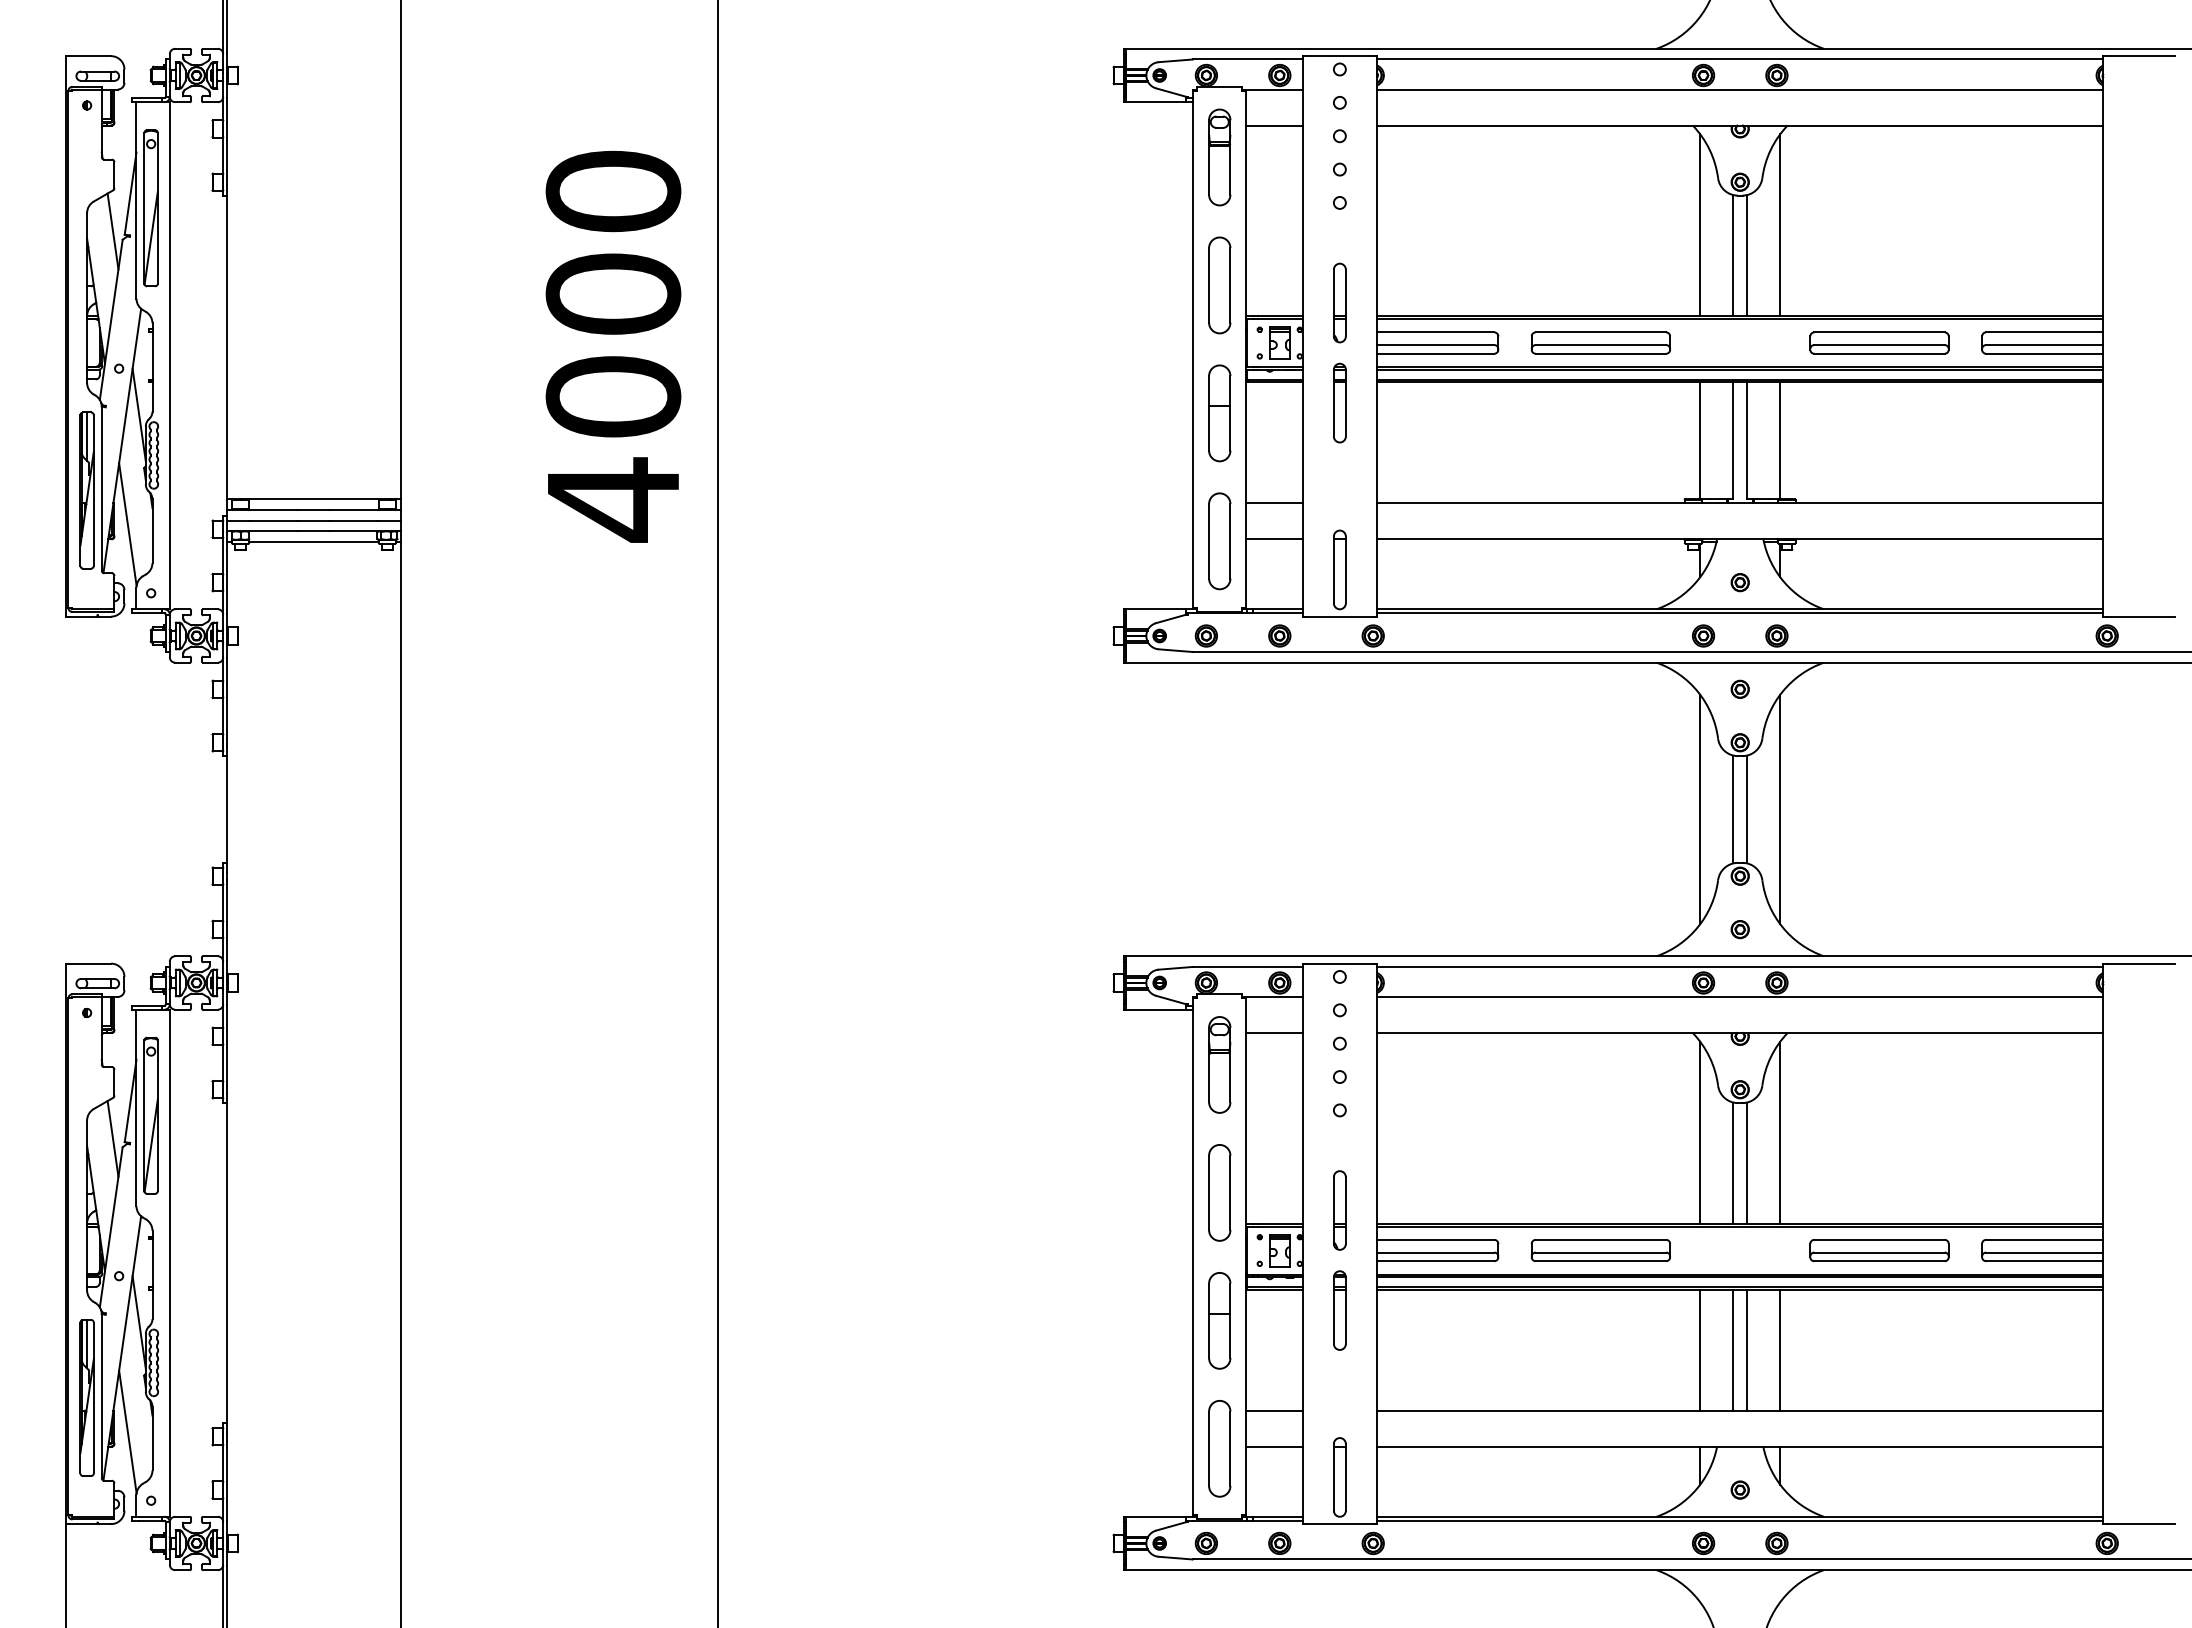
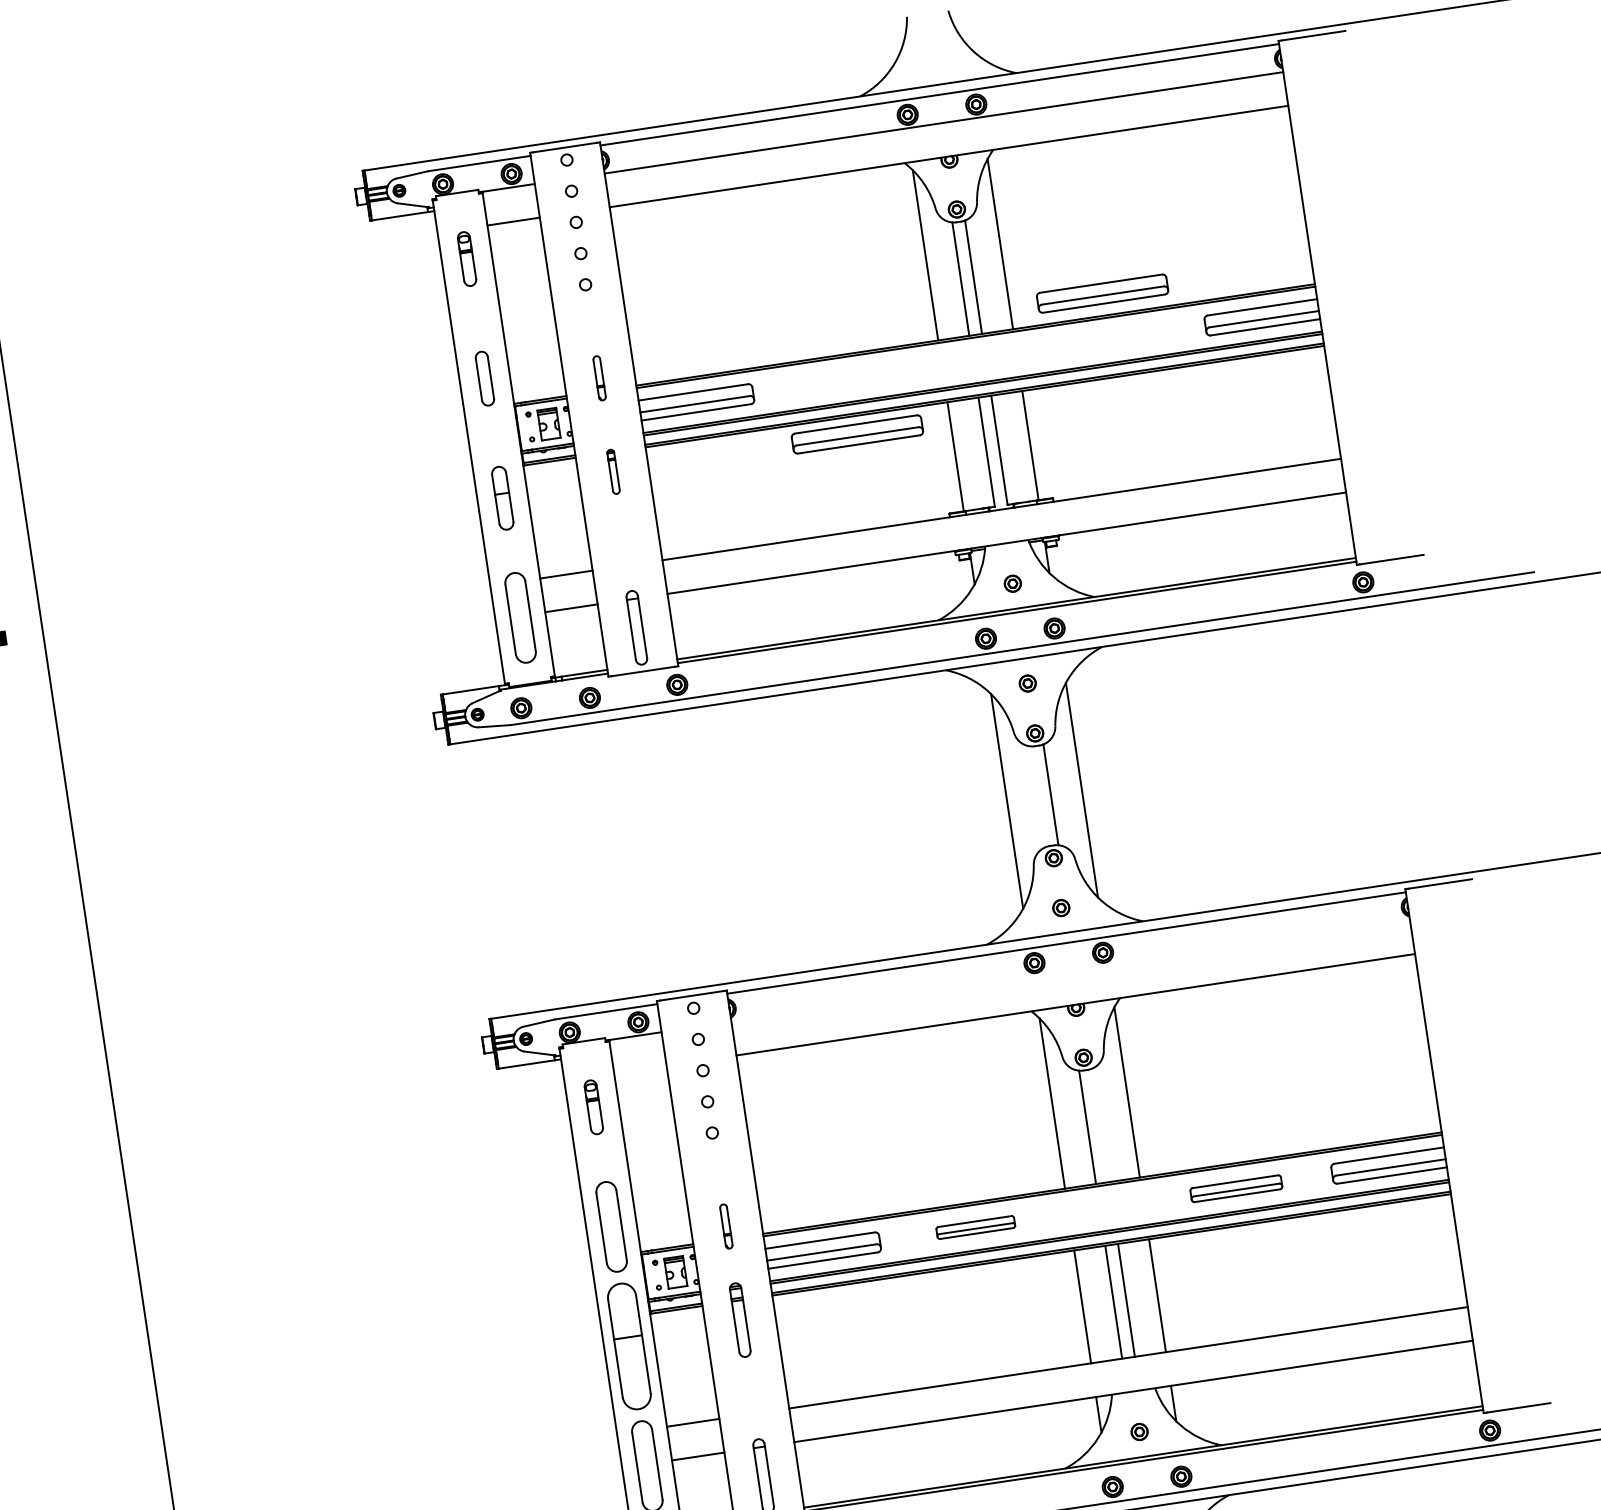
part: (1219, 157) -> (466, 259), size x0.6
part: (1219, 285) -> (484, 378), size x0.6
part: (1339, 302) -> (599, 377), size x0.6
part: (1600, 342) -> (856, 433), moved
part: (1879, 342) -> (1102, 293), moved
part: (1339, 402) -> (613, 471), size x0.6
part: (1219, 413) -> (502, 498), size x0.7
line: (1733, 809) -> (1038, 796), removed
line: (1740, 996) -> (1070, 970), removed
line: (1274, 1033) -> (640, 1070), removed
part: (1219, 1064) -> (593, 1106), size x0.6
line: (1747, 1162) -> (1100, 1124), removed
part: (1339, 1210) -> (726, 1226), size x0.6
part: (1600, 1250) -> (975, 1227), size x0.6
part: (1879, 1250) -> (1236, 1188), size x0.7
part: (1219, 1320) -> (629, 1346), size x1.4

